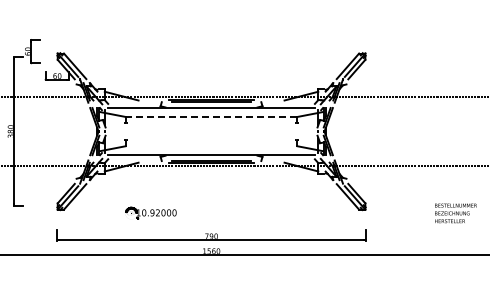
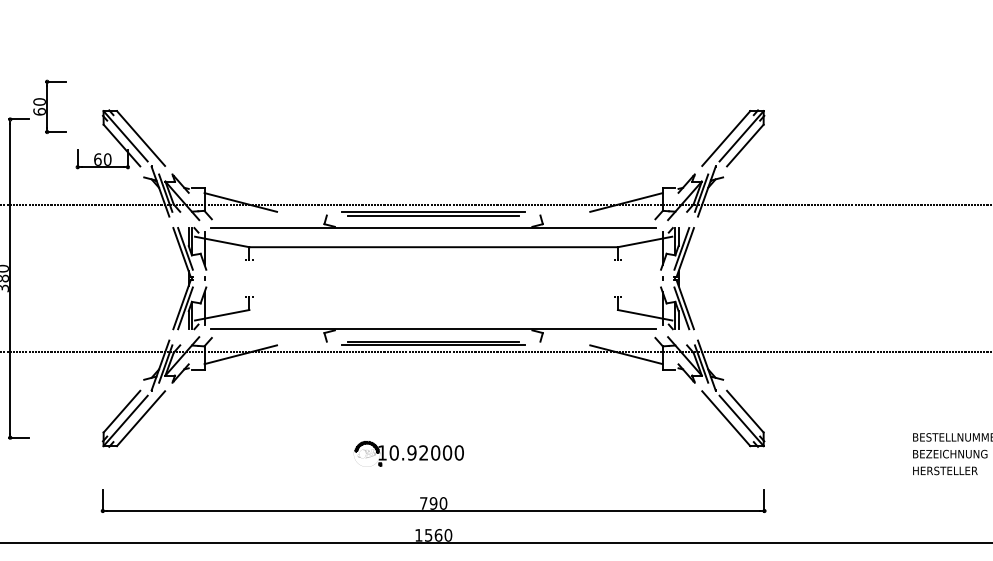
arc: (211, 116) -> (433, 246), dashed -> solid
part: (150, 212) -> (407, 452), moved

